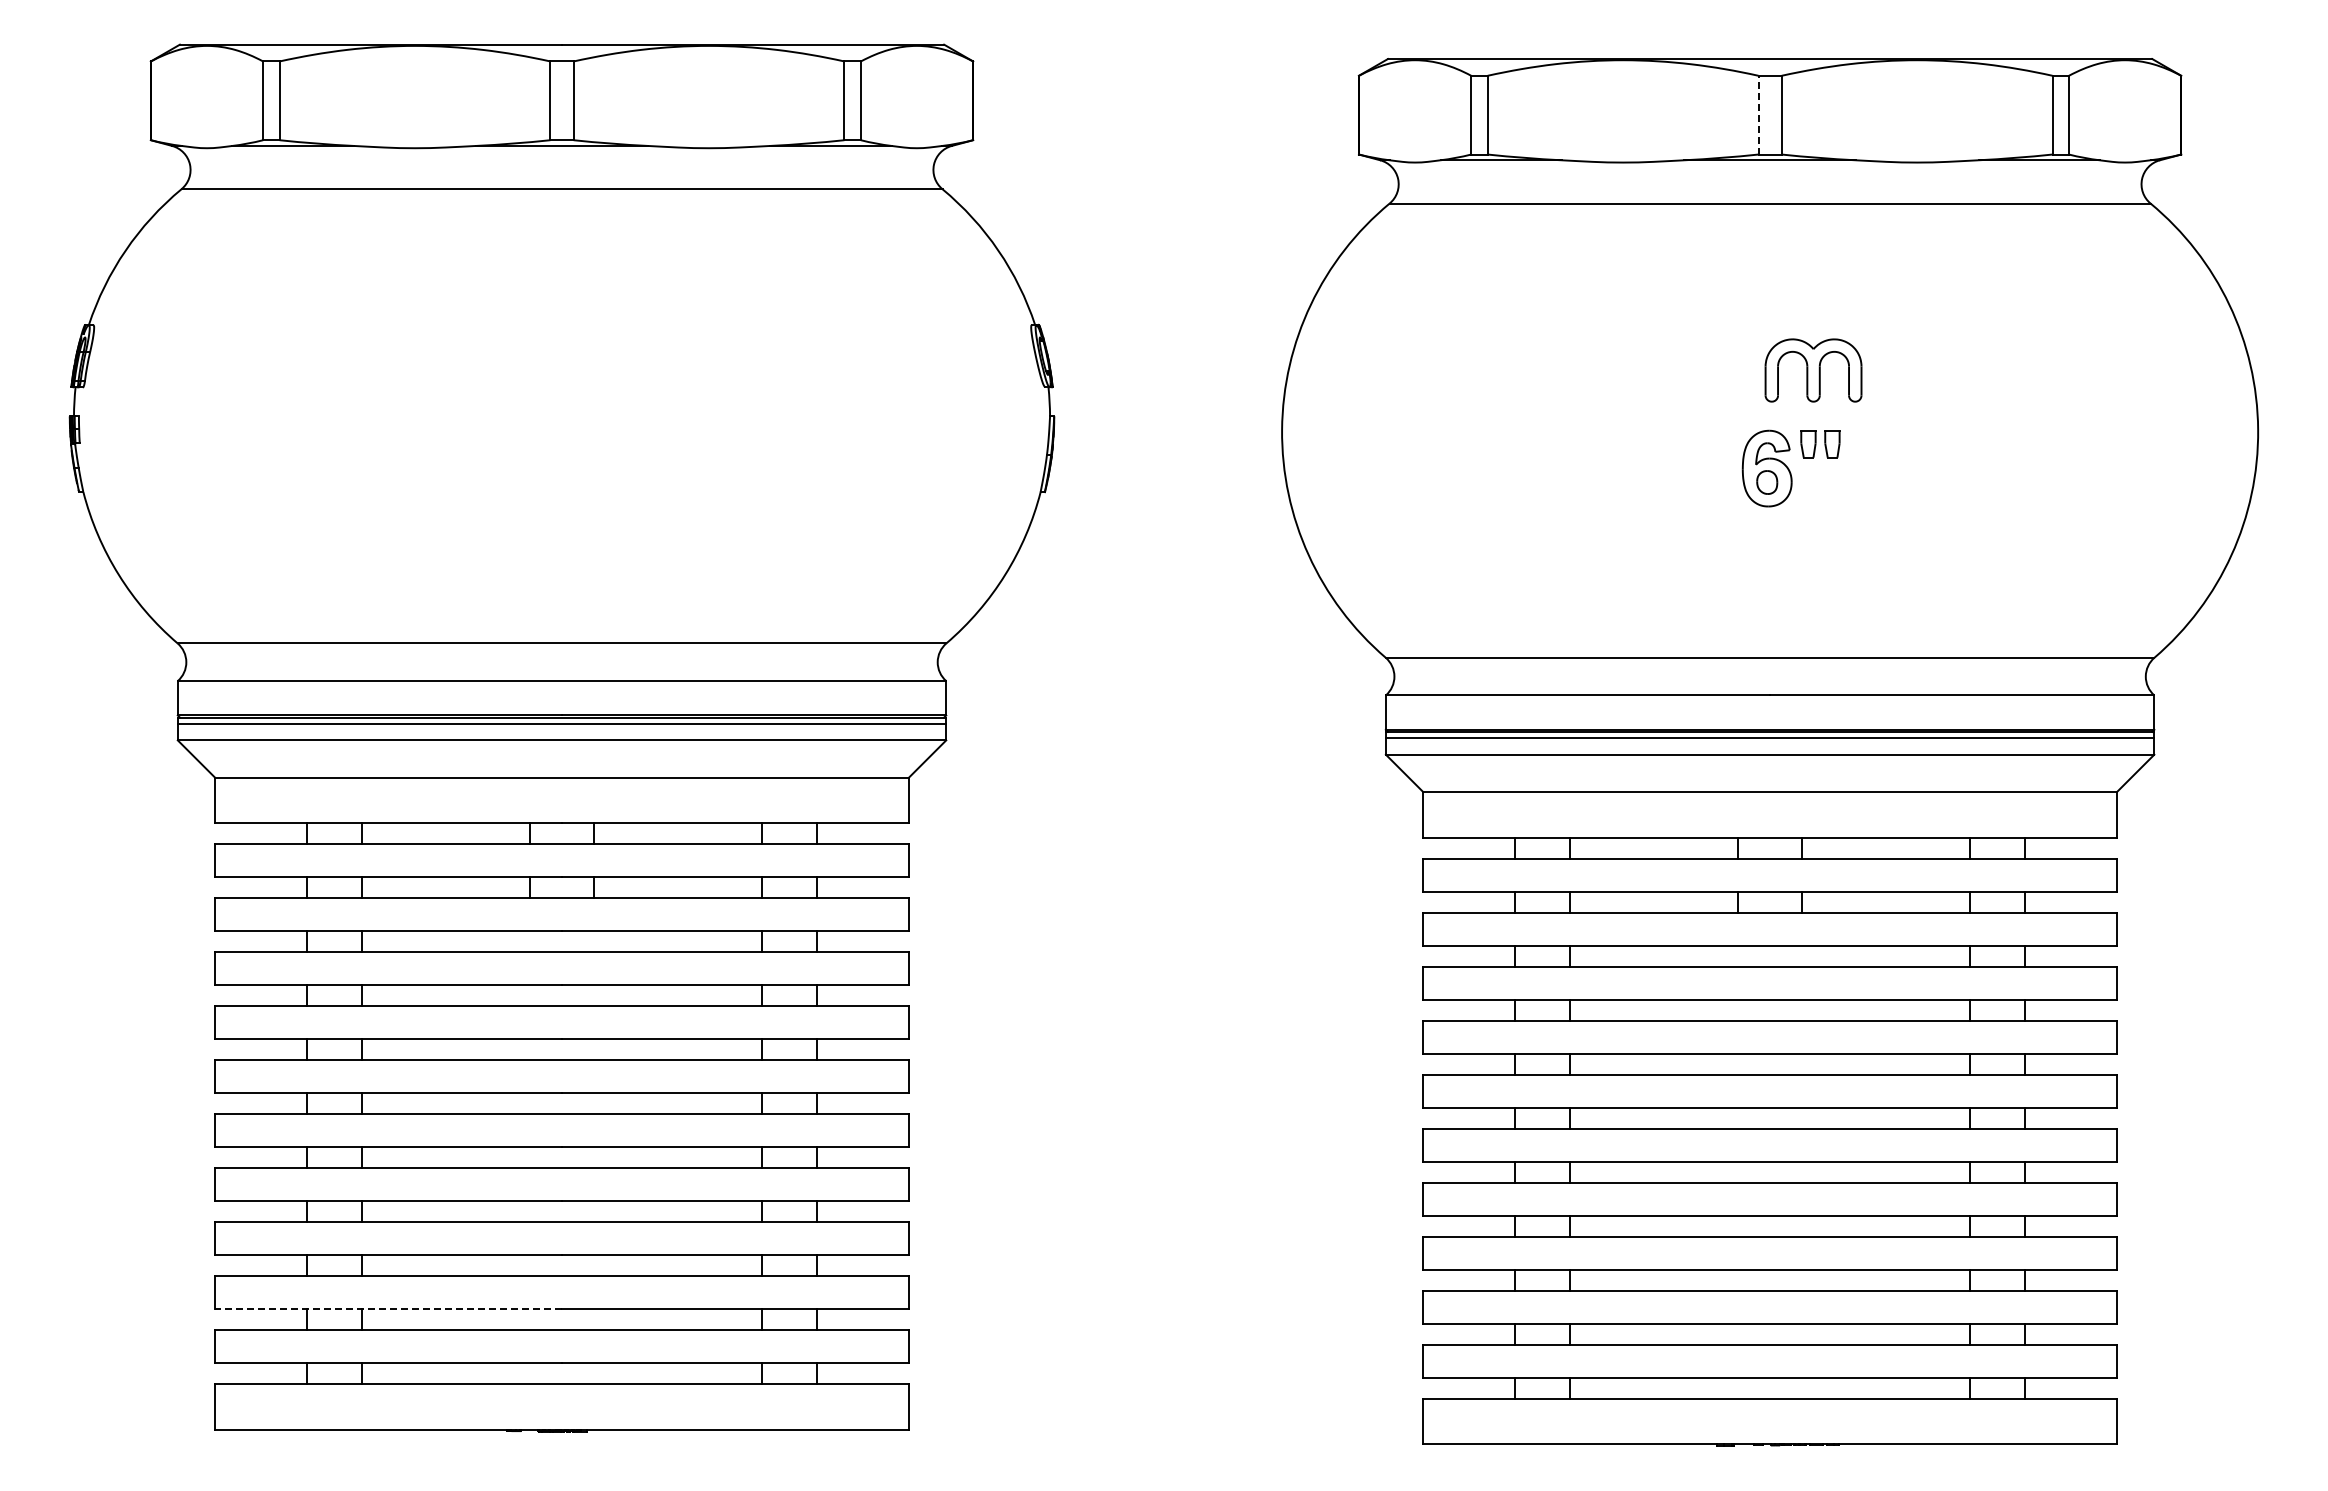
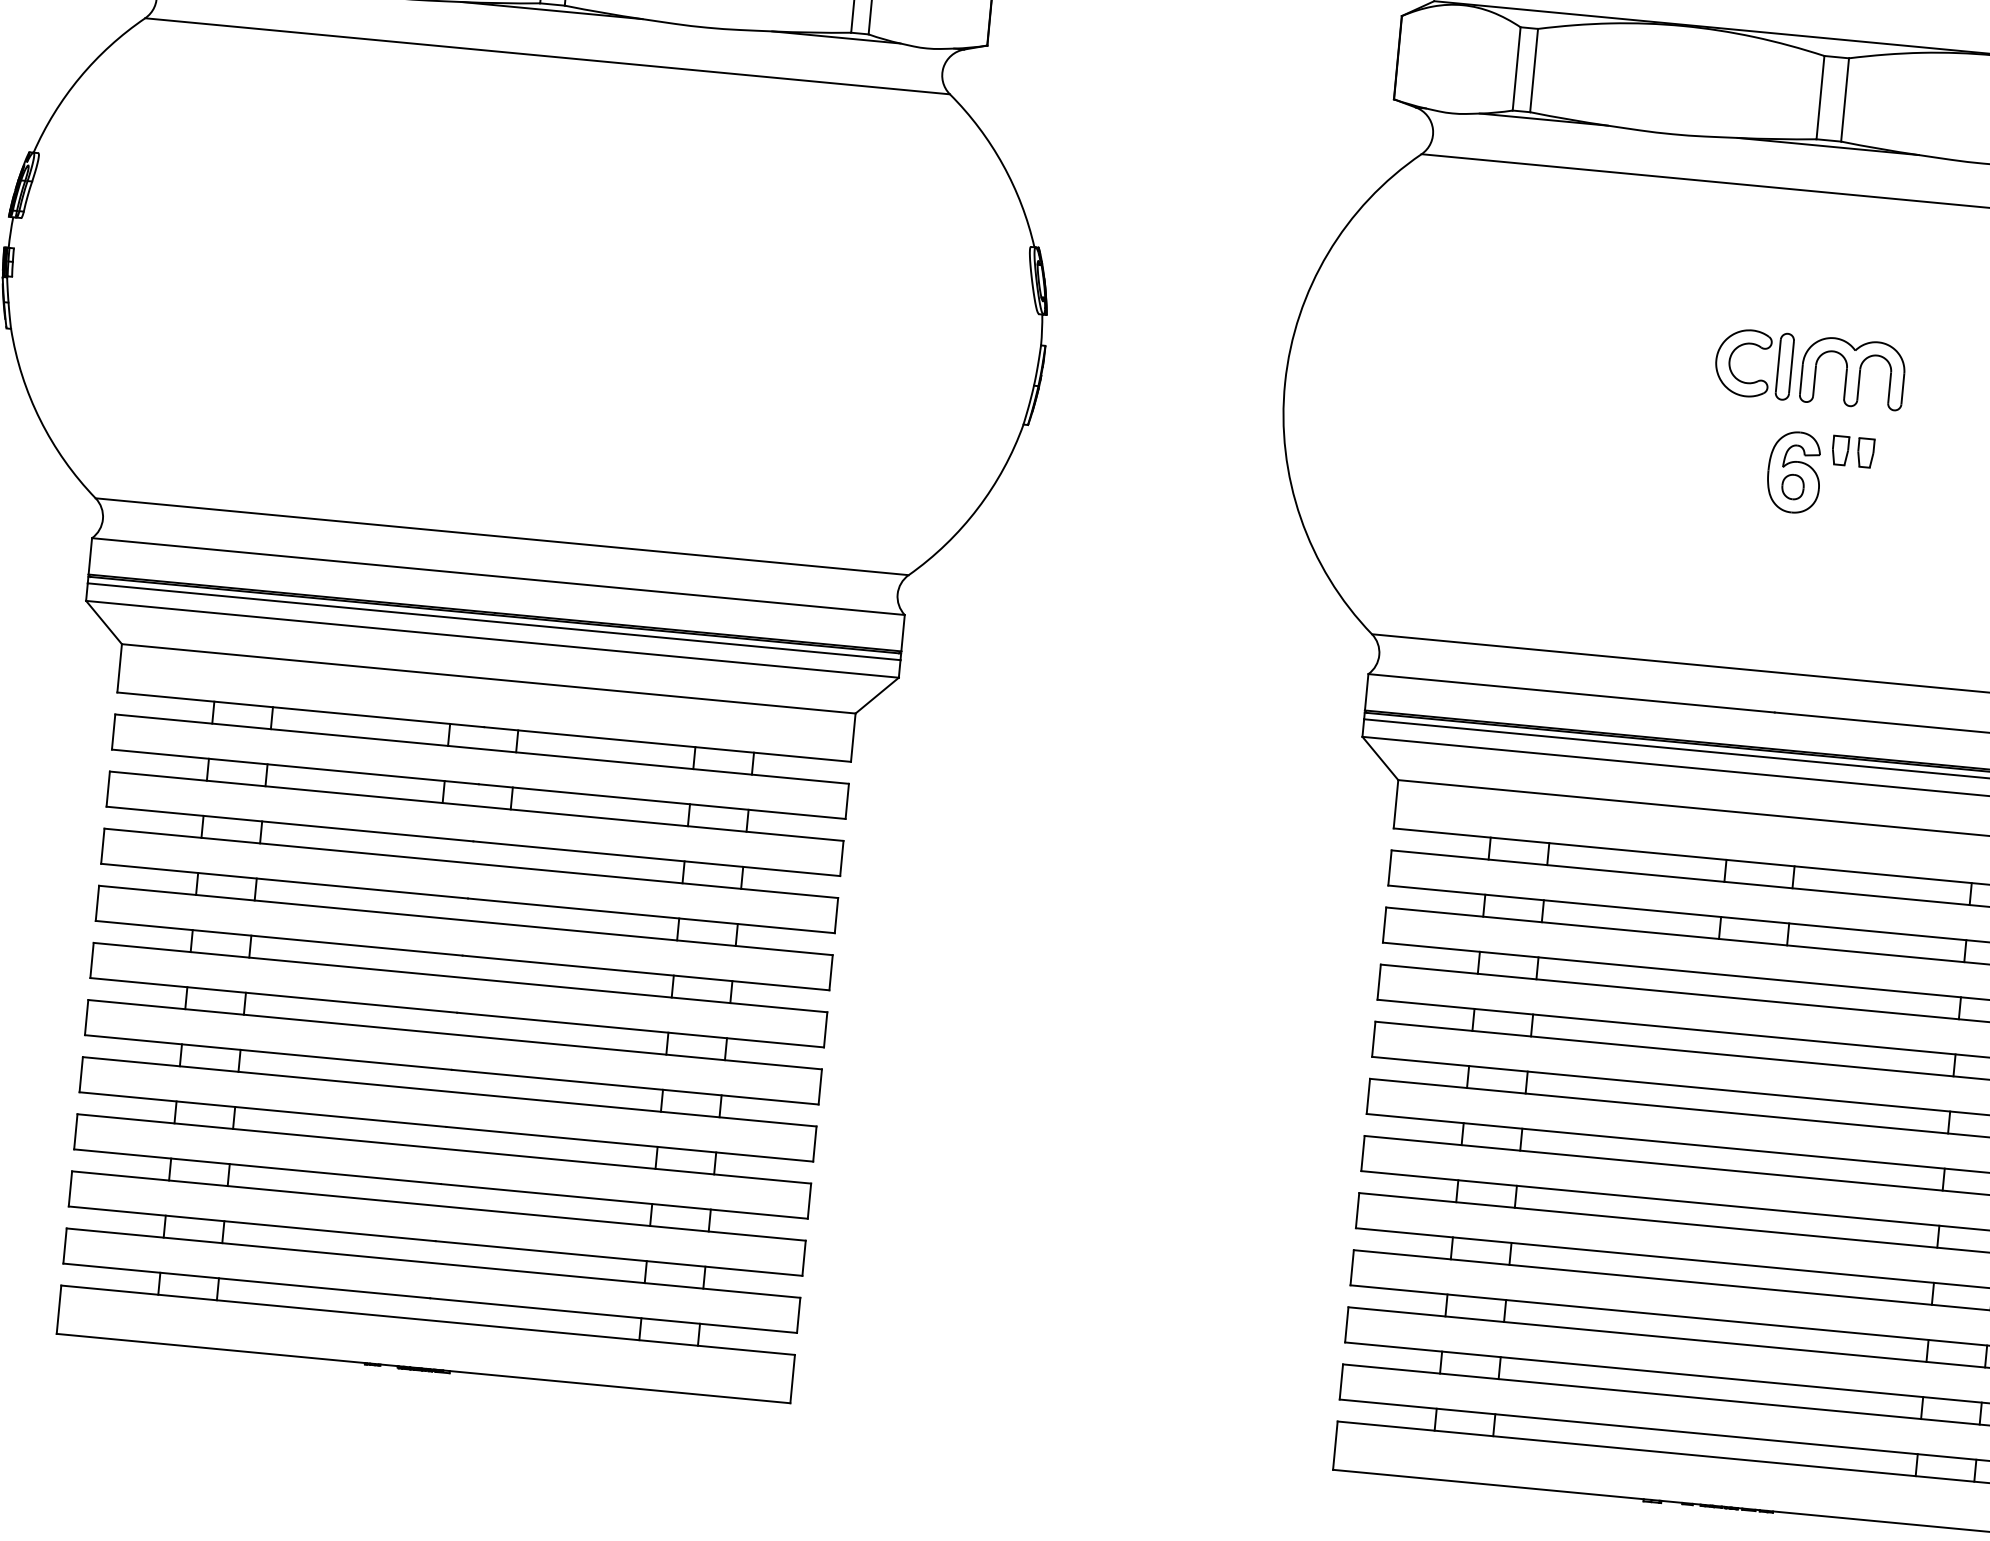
line: (1758, 114) -> (1820, 96), dashed -> solid
part: (1726, 356) -> (1762, 349), added
line: (388, 1309) -> (252, 1223), dashed -> solid

